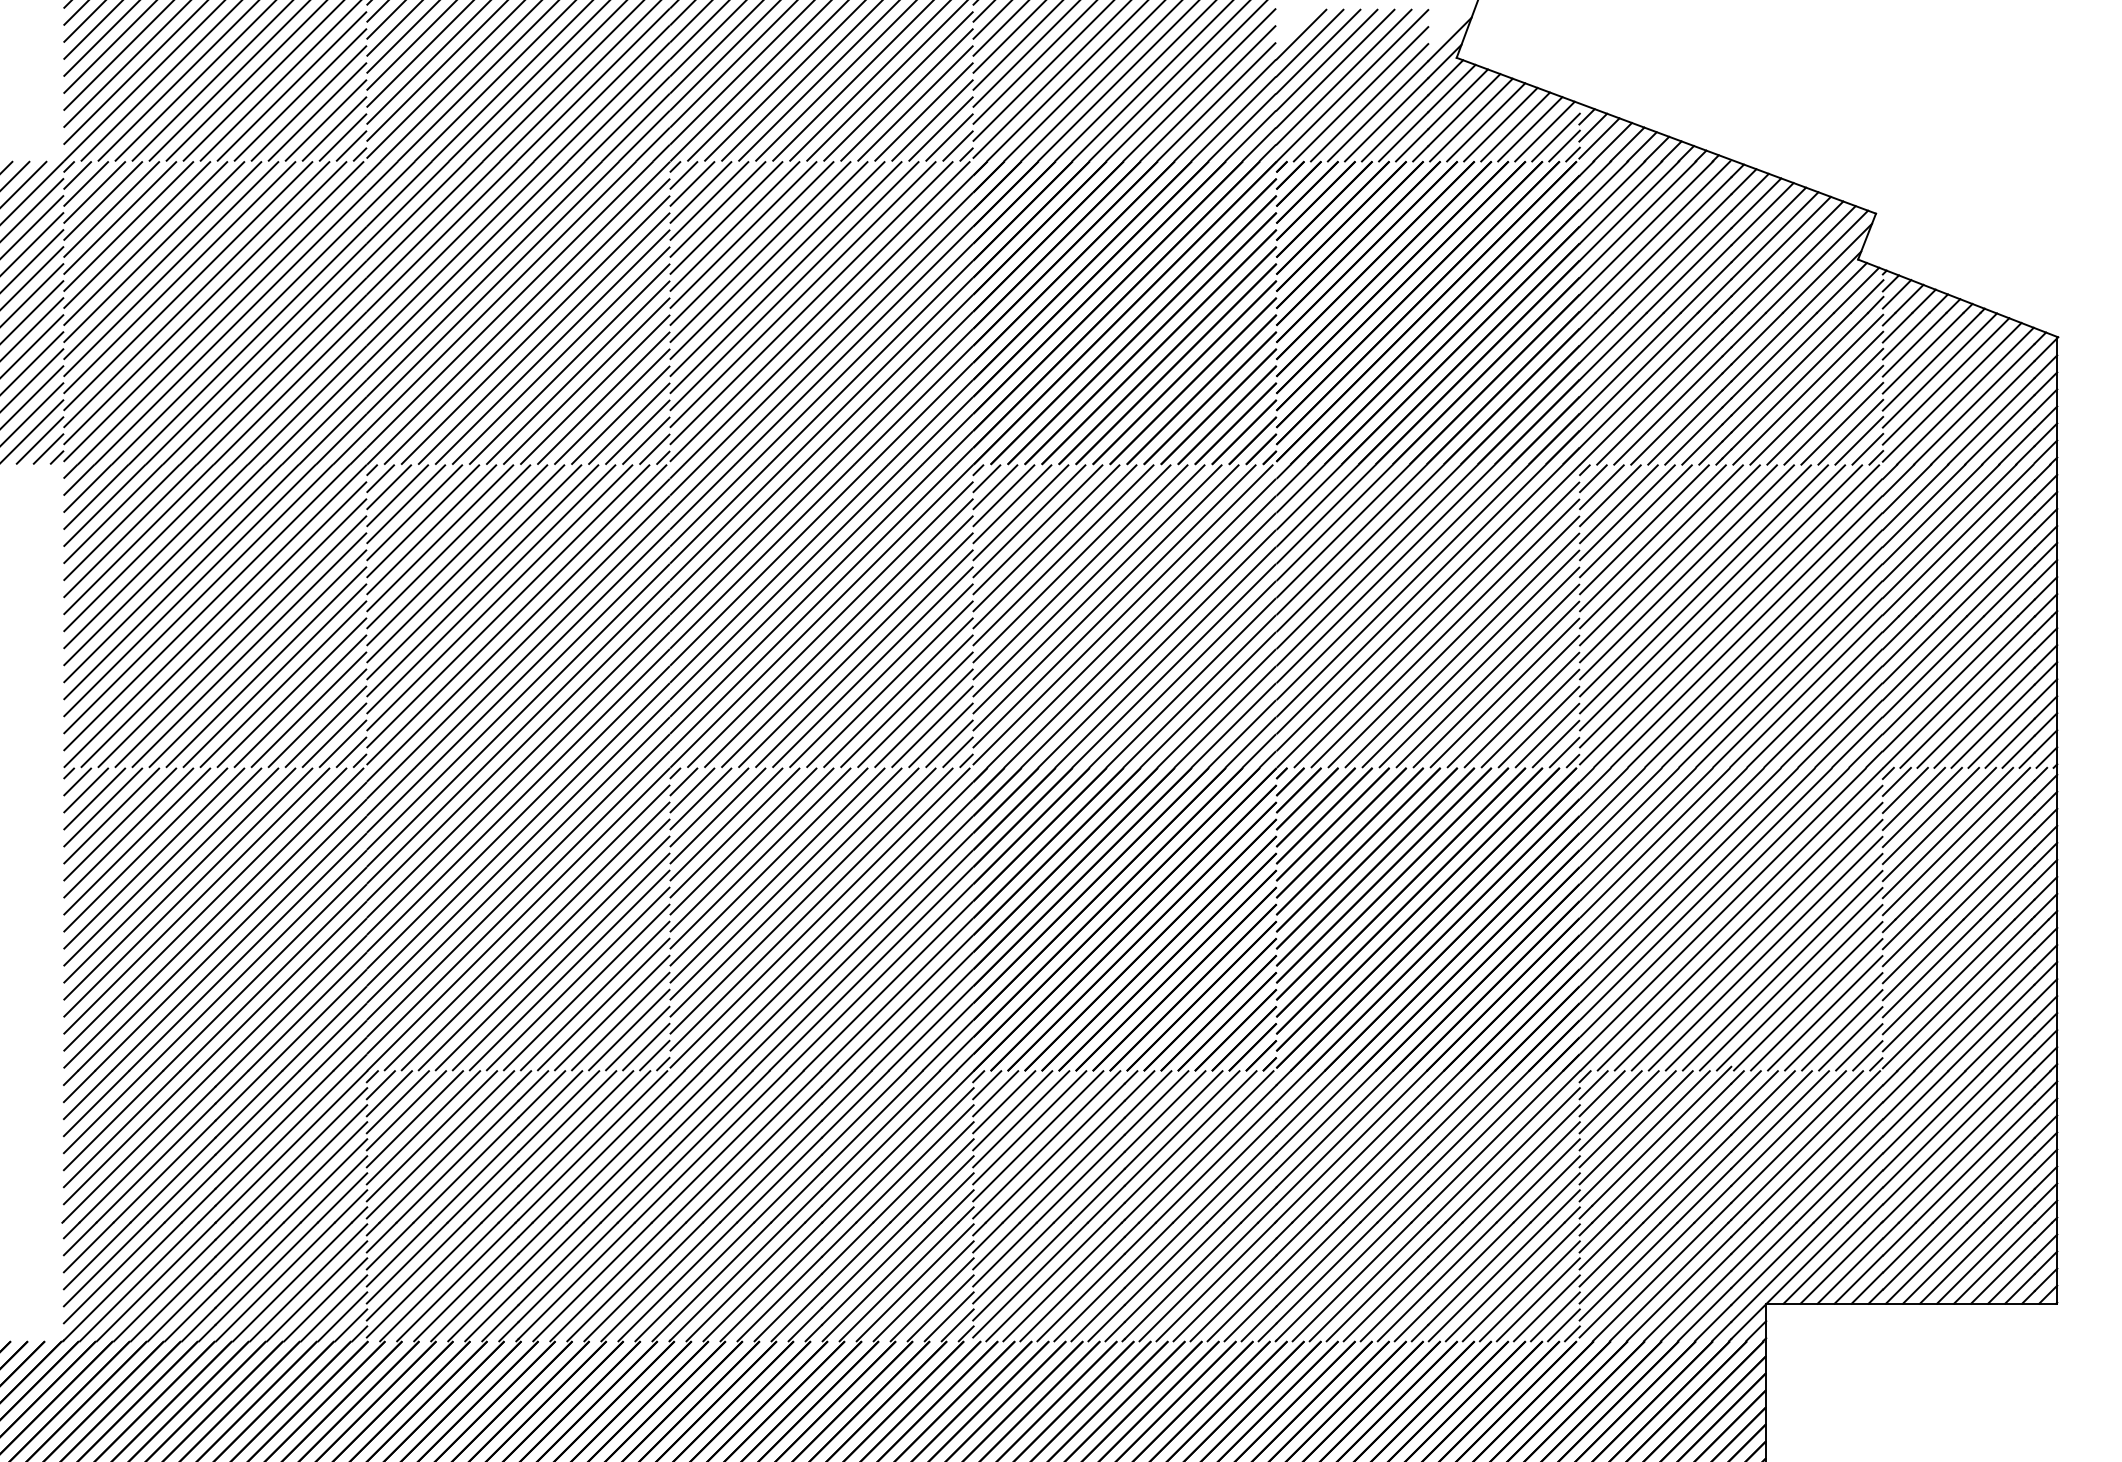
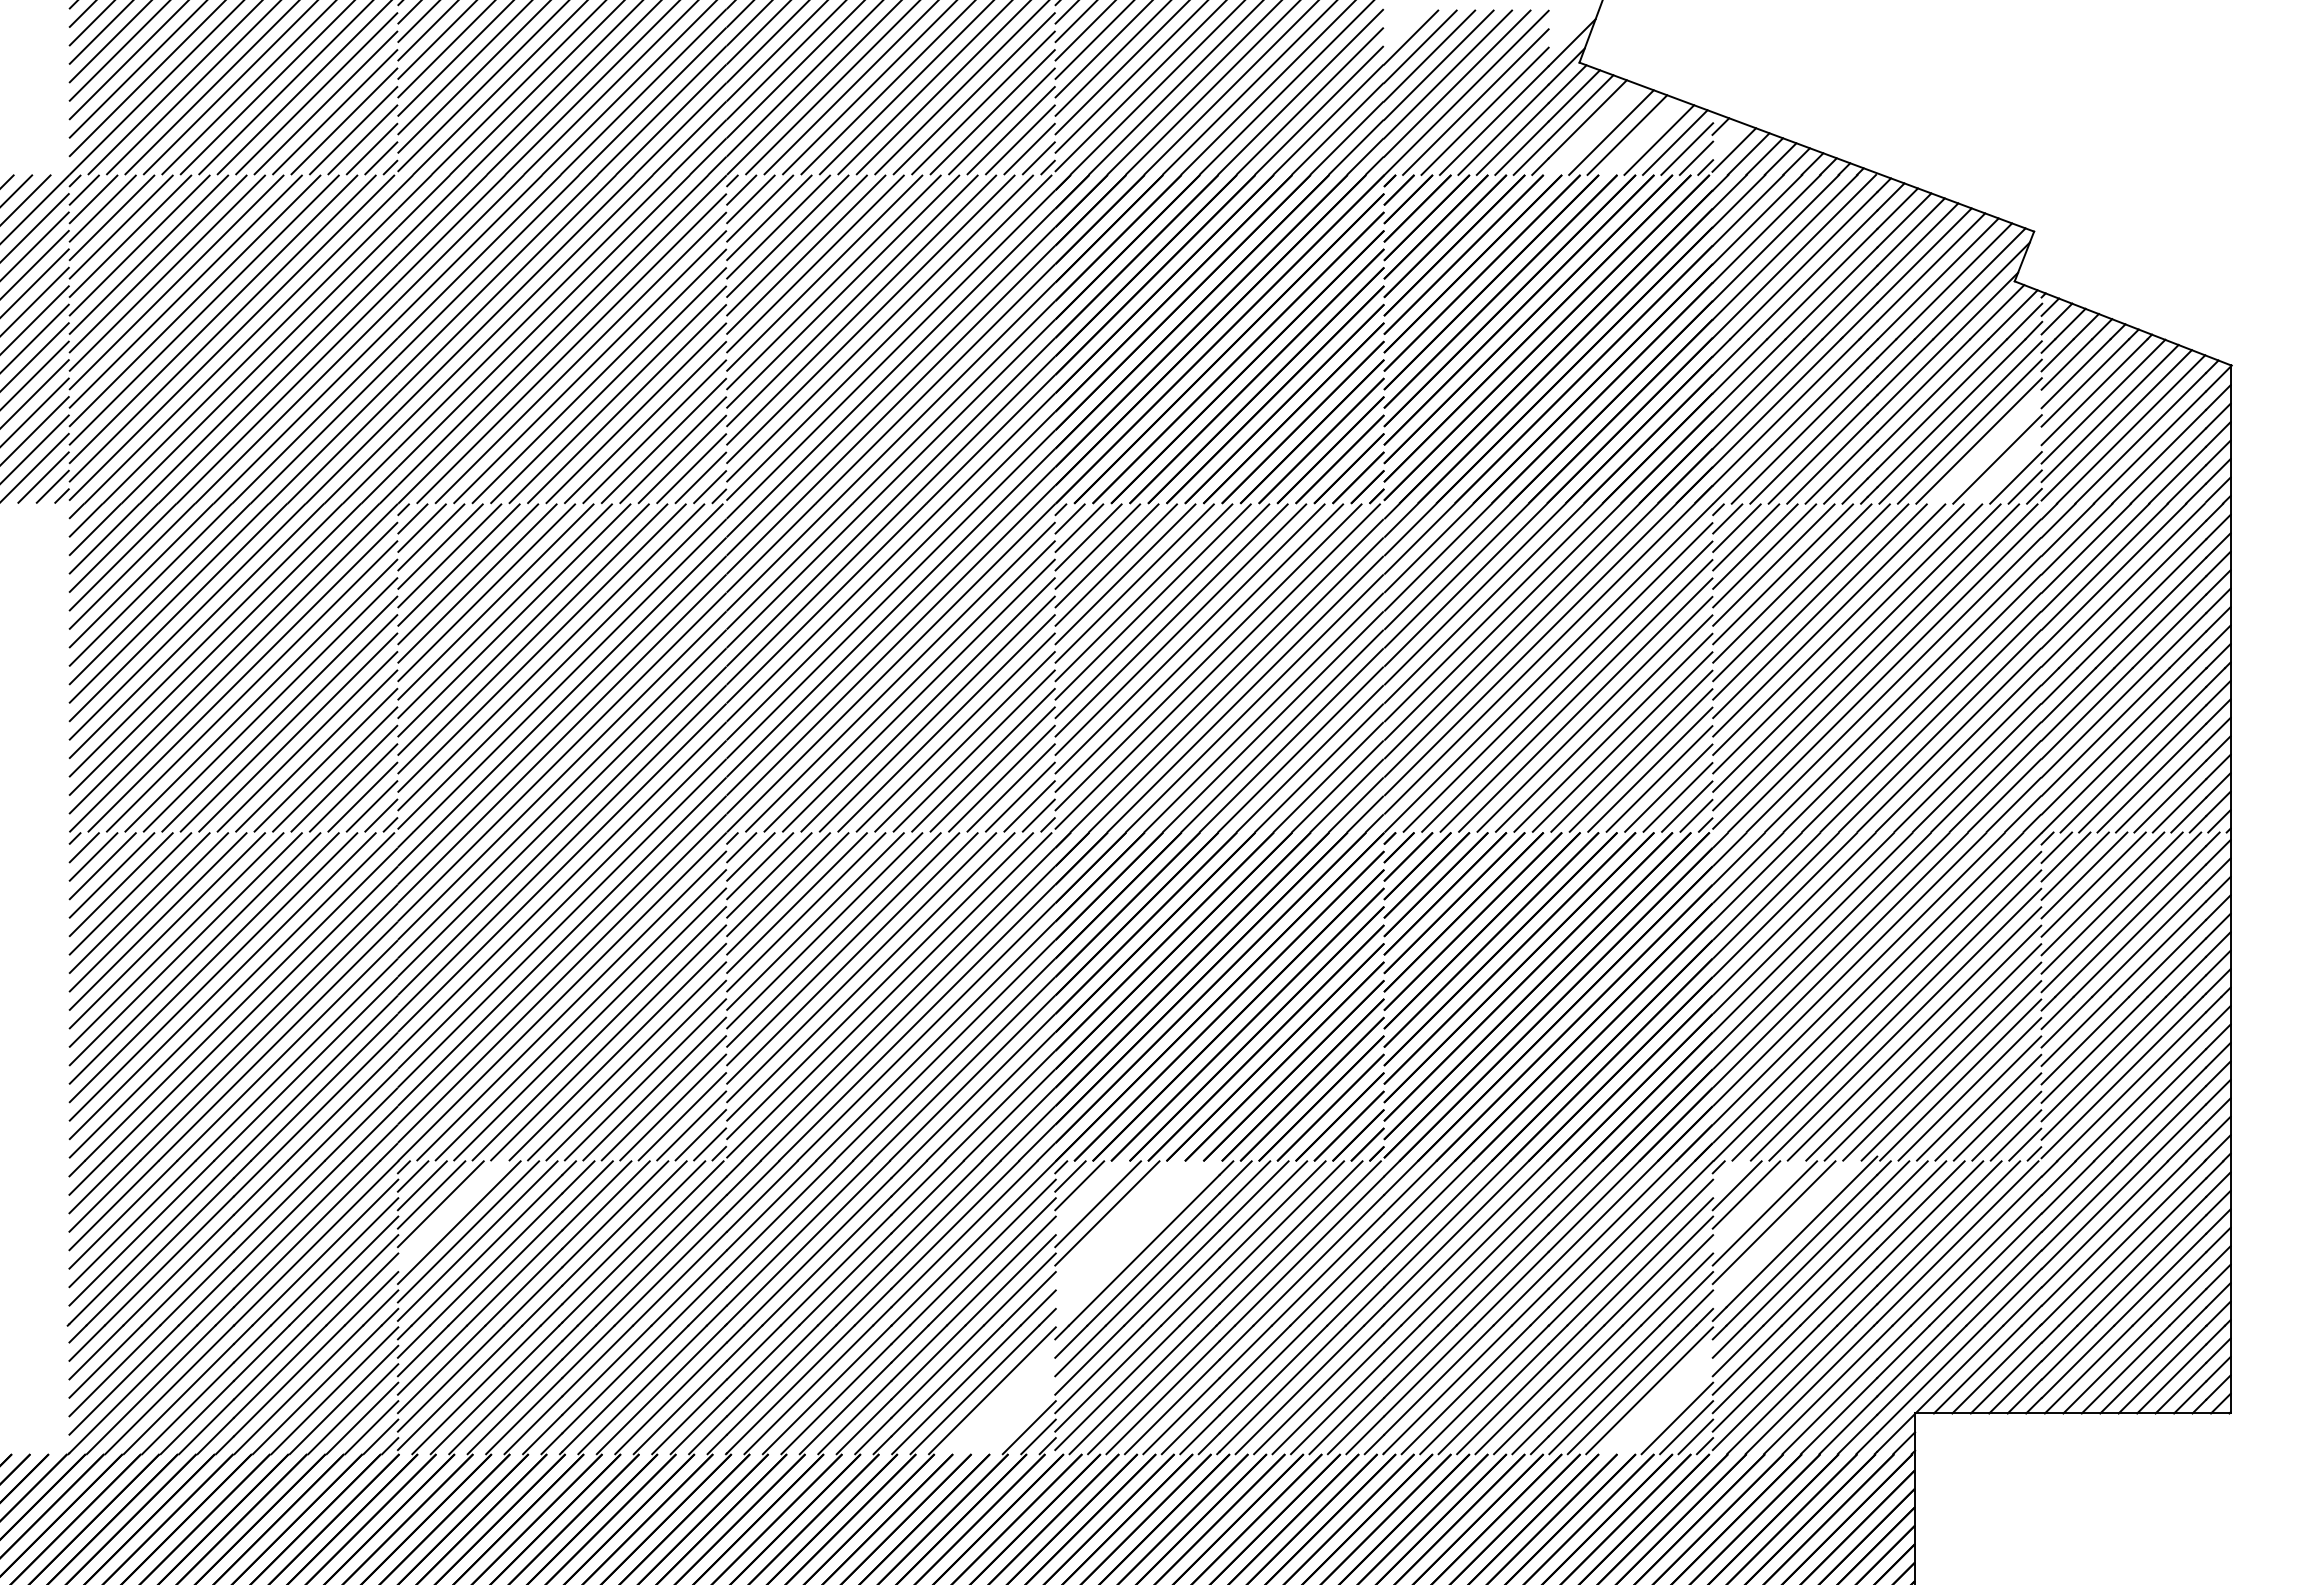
line: (1471, 119) -> (1595, 129), removed
line: (1515, 126) -> (1643, 137), removed
line: (1593, 127) -> (1727, 138), removed
line: (1833, 414) -> (1988, 449), removed
line: (1850, 431) -> (2006, 467), removed
line: (1593, 1085) -> (1727, 1176), removed
line: (1004, 1102) -> (1089, 1195), removed
line: (1618, 1110) -> (1754, 1203), removed
line: (414, 1119) -> (449, 1213), removed
line: (1029, 1127) -> (1116, 1222), removed
line: (1038, 1136) -> (1126, 1232), removed
line: (1644, 1136) -> (1783, 1232), removed
line: (1046, 1144) -> (1134, 1240), removed
line: (923, 1291) -> (1001, 1400), removed
line: (1529, 1291) -> (1658, 1400), removed
line: (931, 1299) -> (1010, 1408), removed
line: (1537, 1299) -> (1667, 1408), removed
line: (940, 1308) -> (1019, 1418), removed

